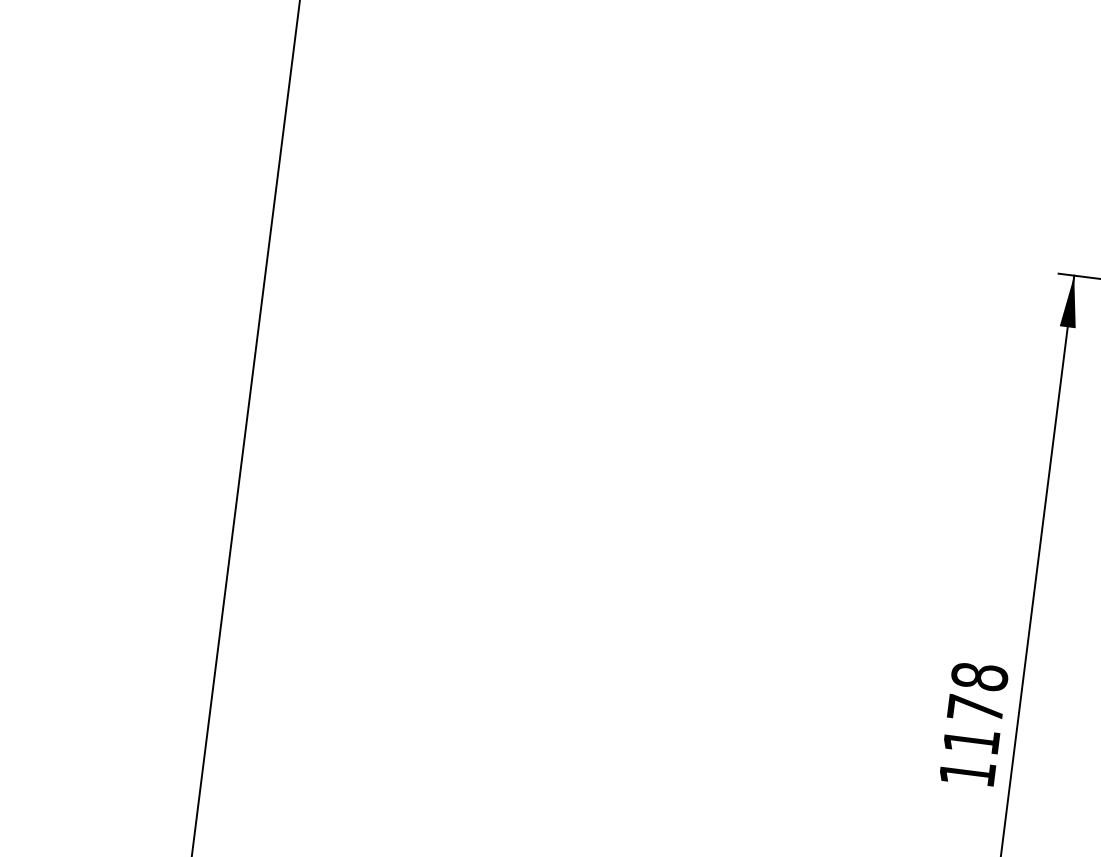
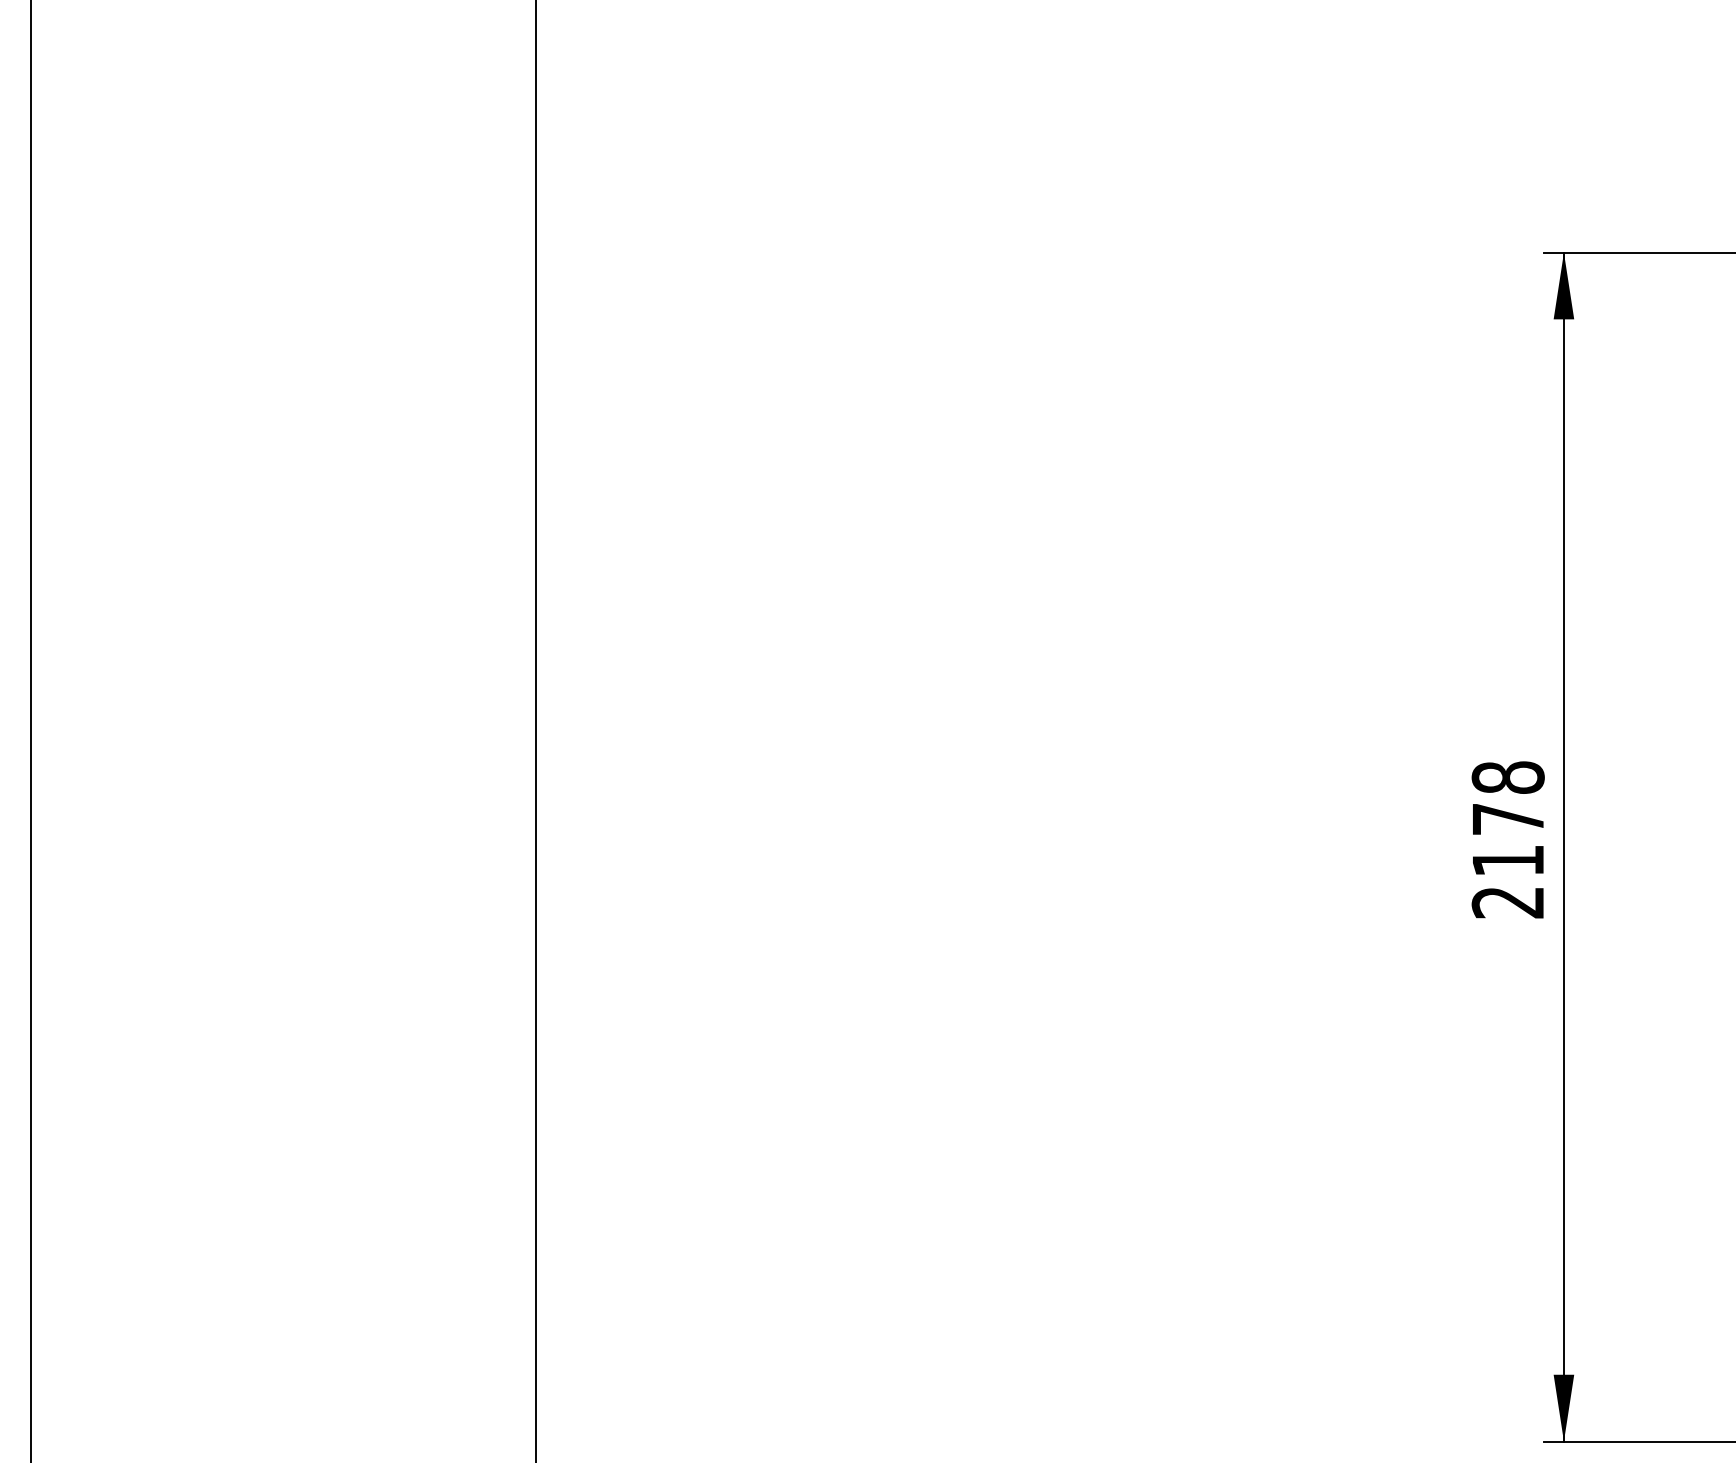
text: (966, 773) -> (1507, 902), 1178 -> 2178

